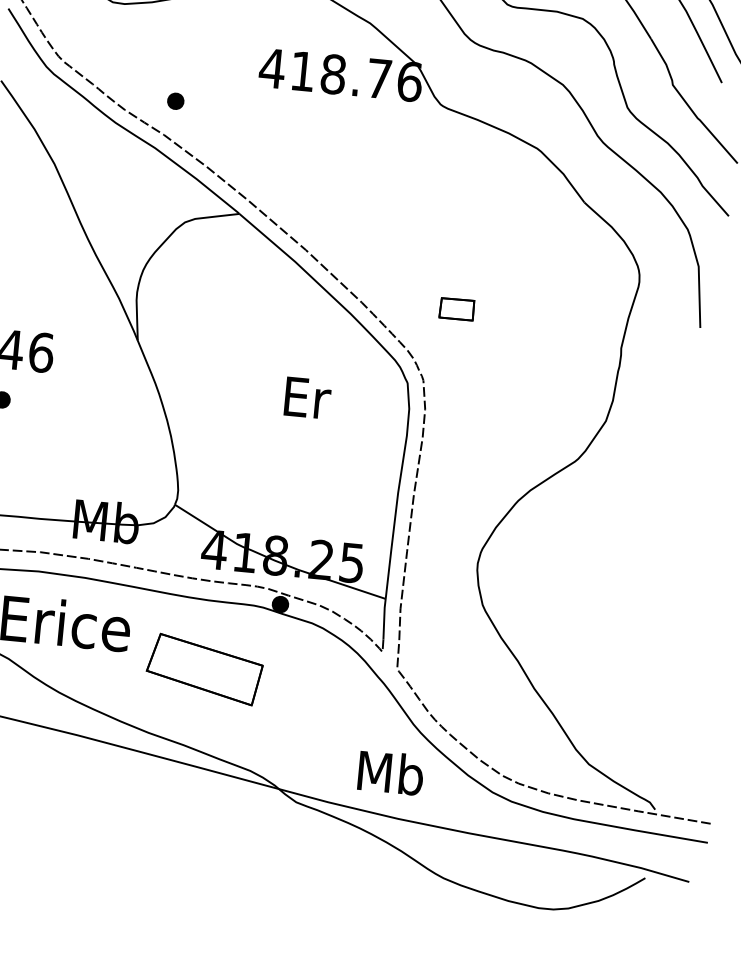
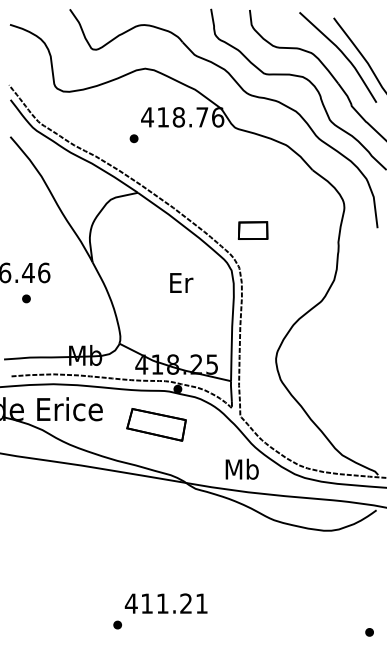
part: (174, 100) -> (133, 138), moved
part: (455, 308) -> (252, 230), size x1.67
part: (204, 668) -> (156, 424), moved

